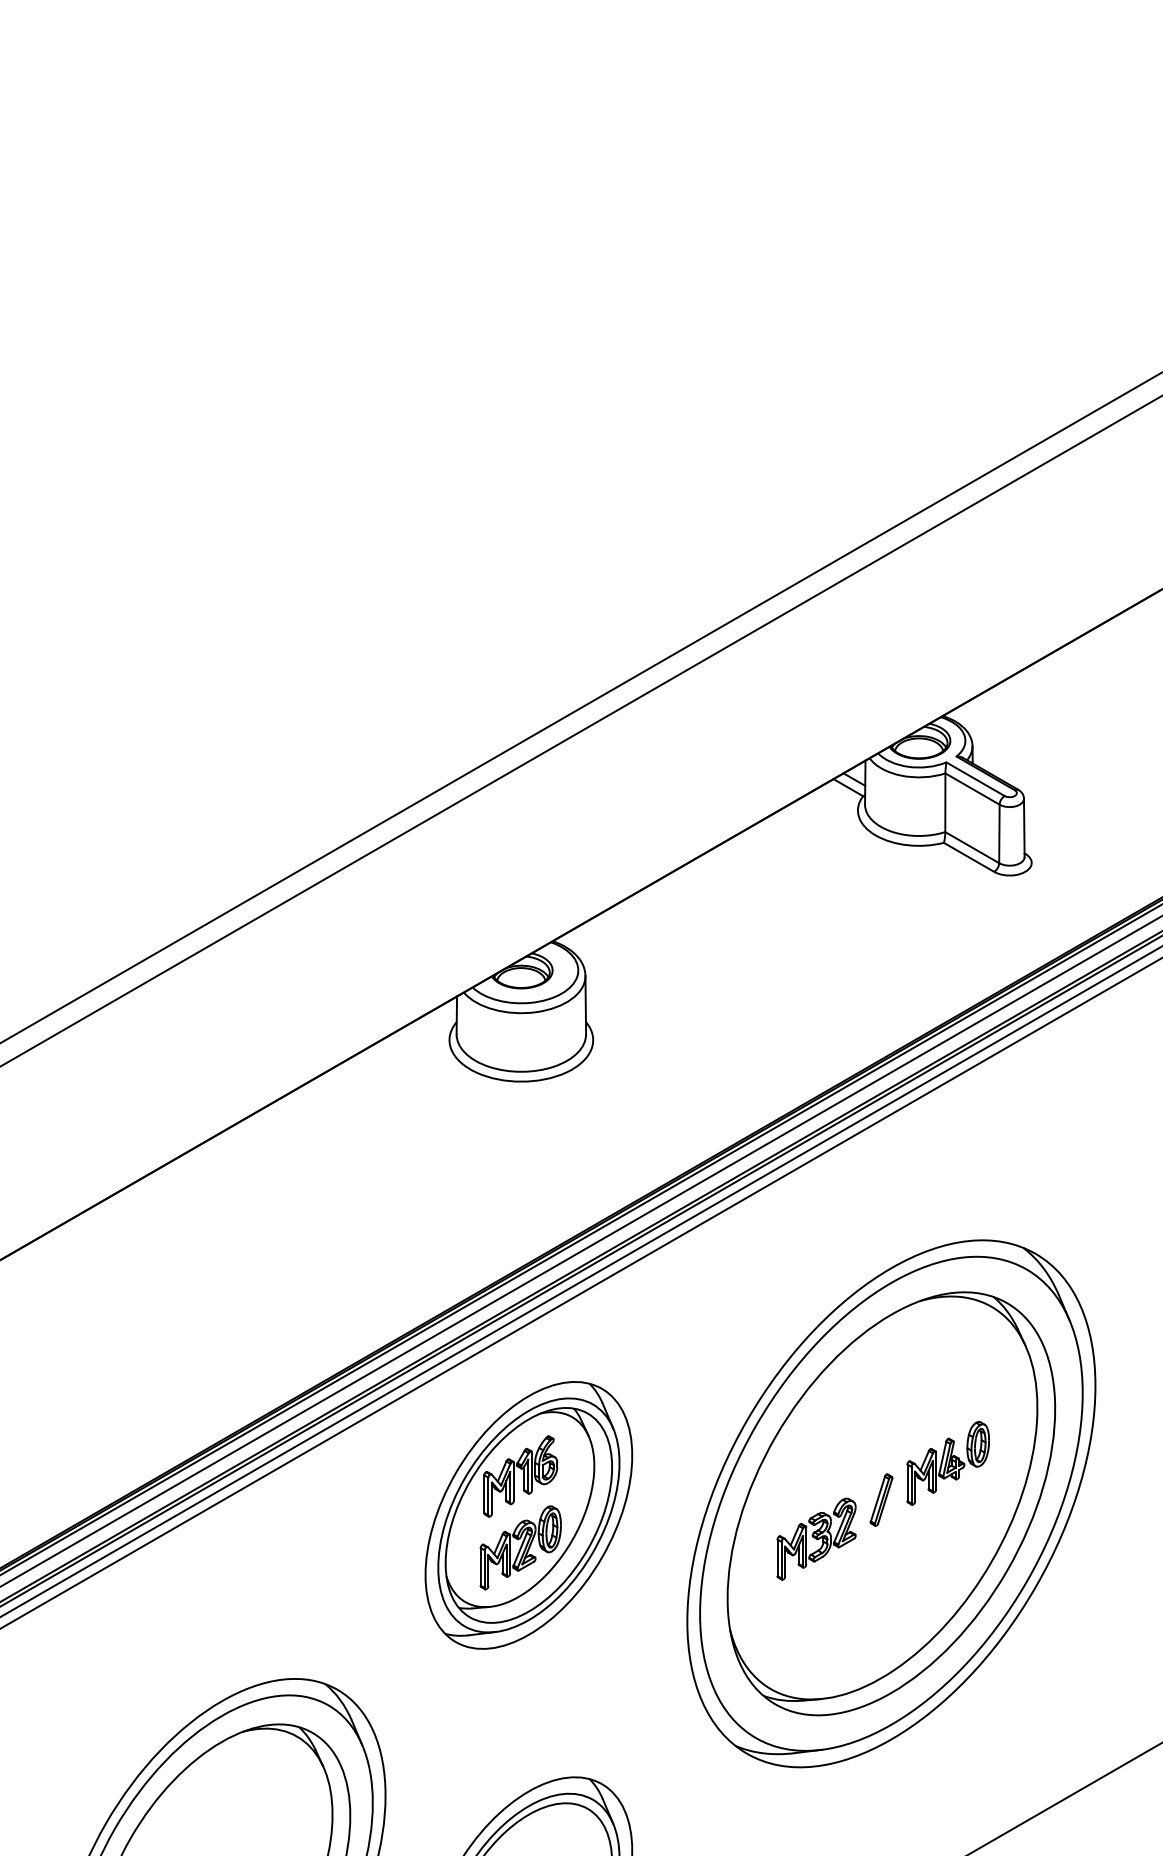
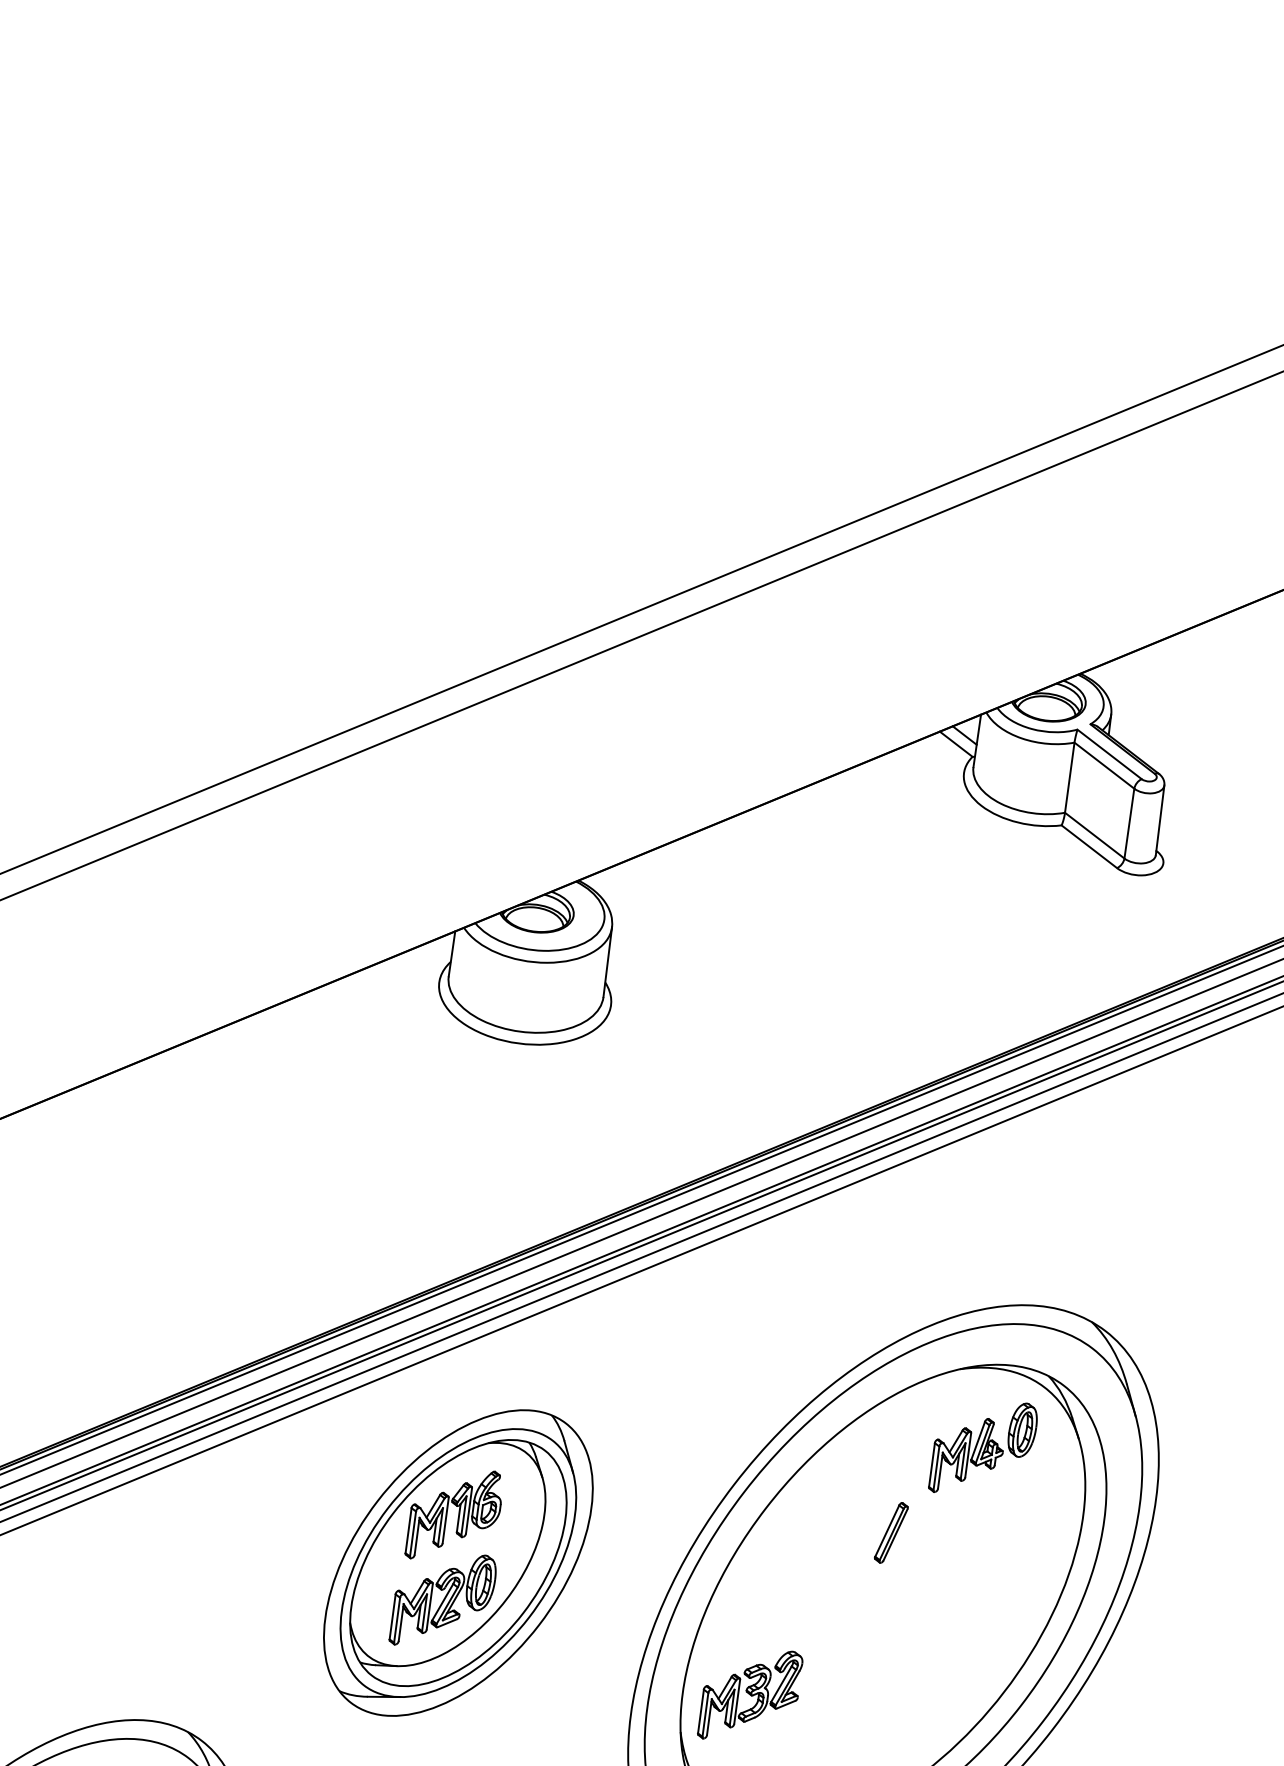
part: (947, 1463) -> (982, 1448), moved
part: (881, 1499) -> (891, 1532), moved
part: (816, 1538) -> (750, 1694), moved

